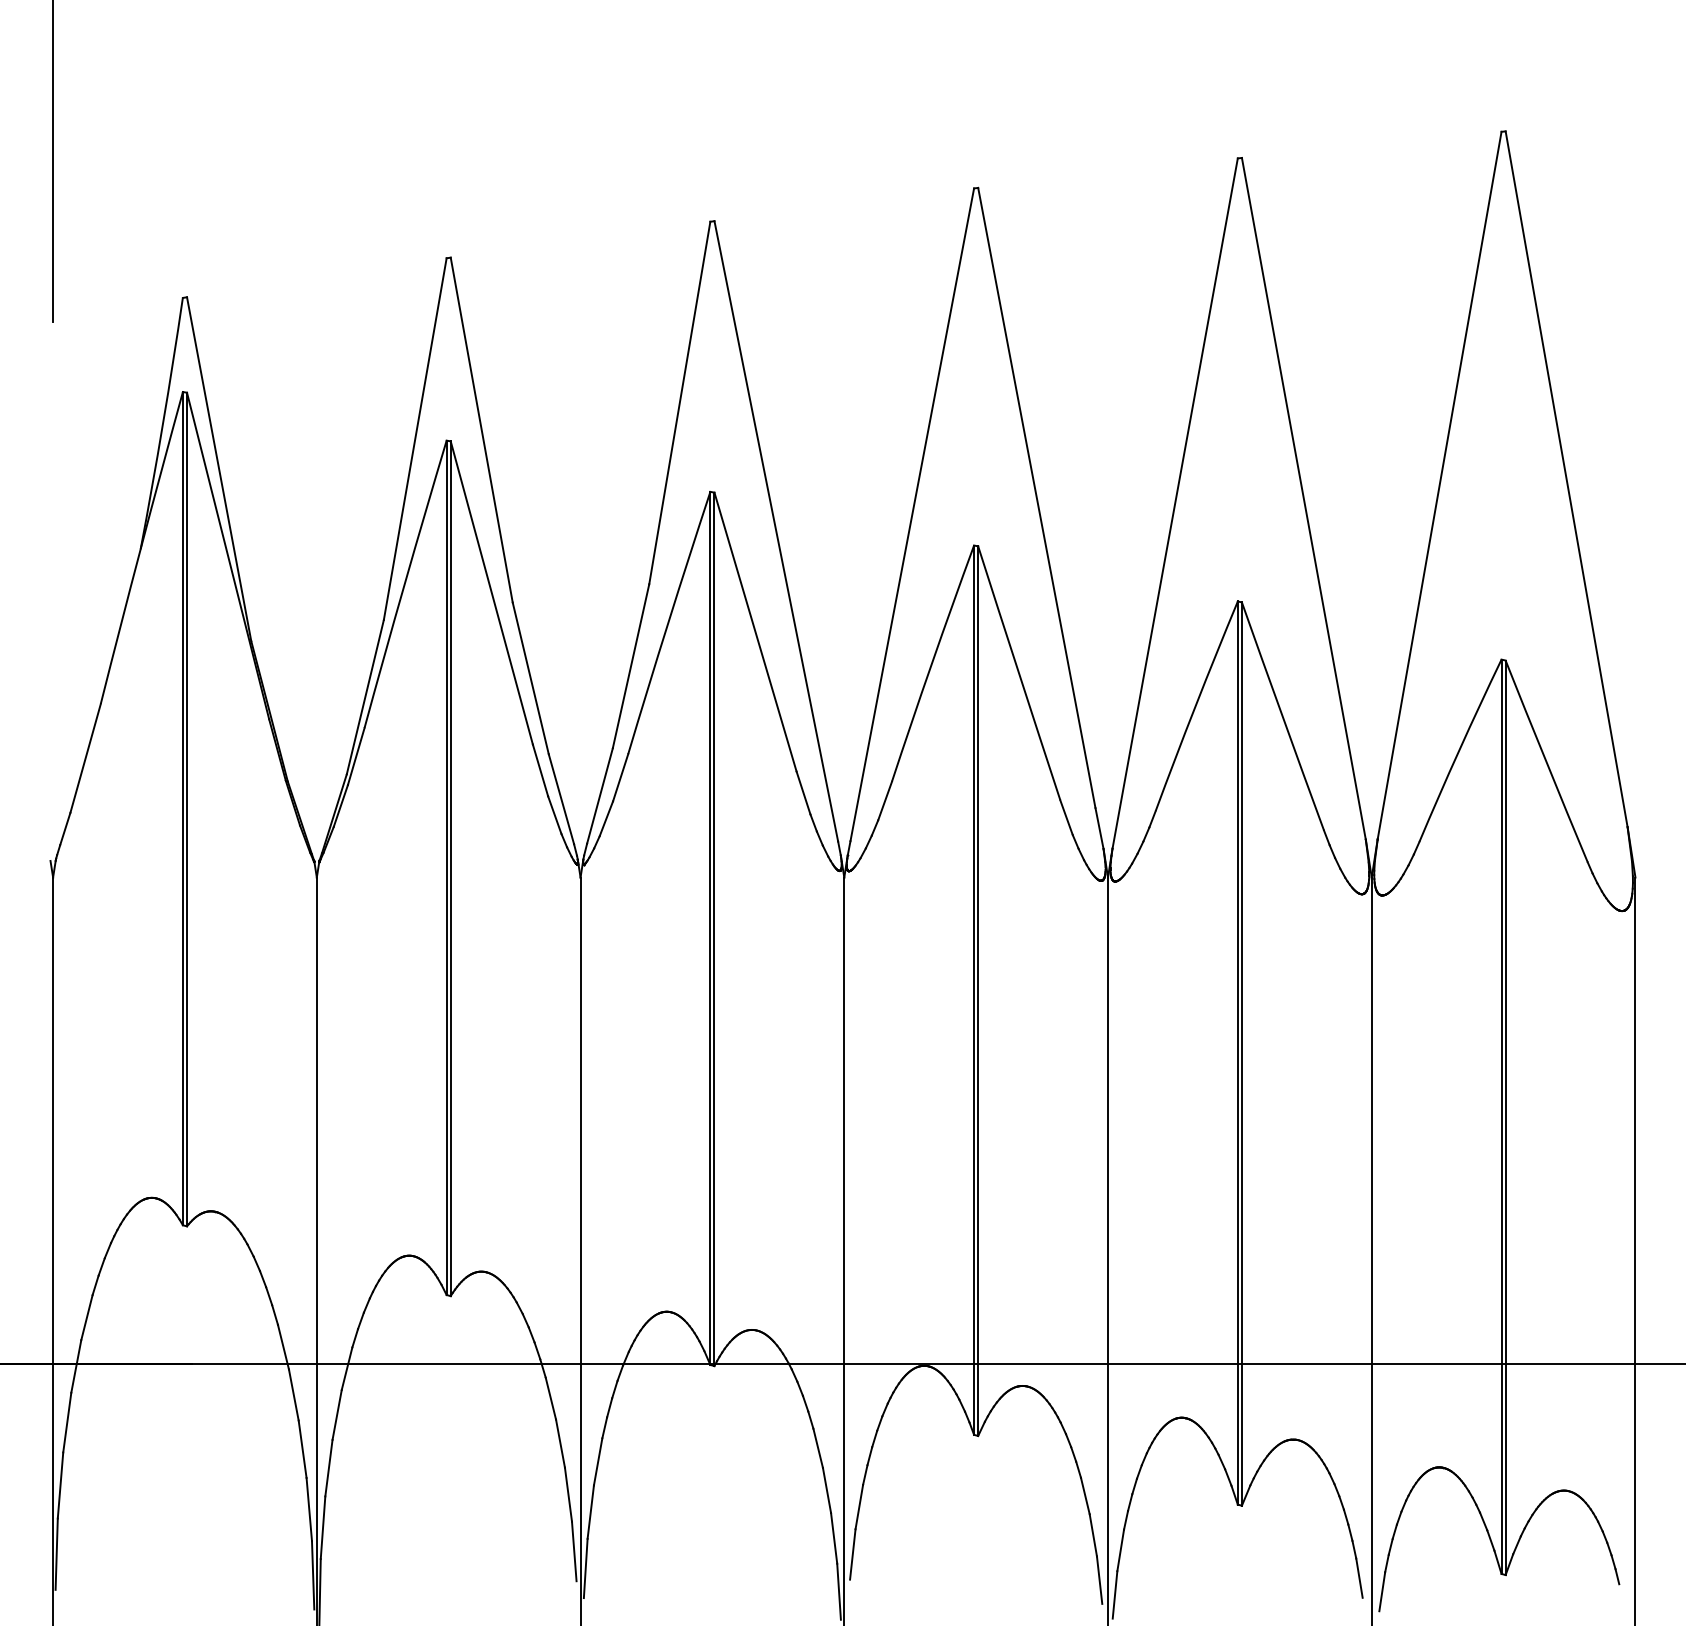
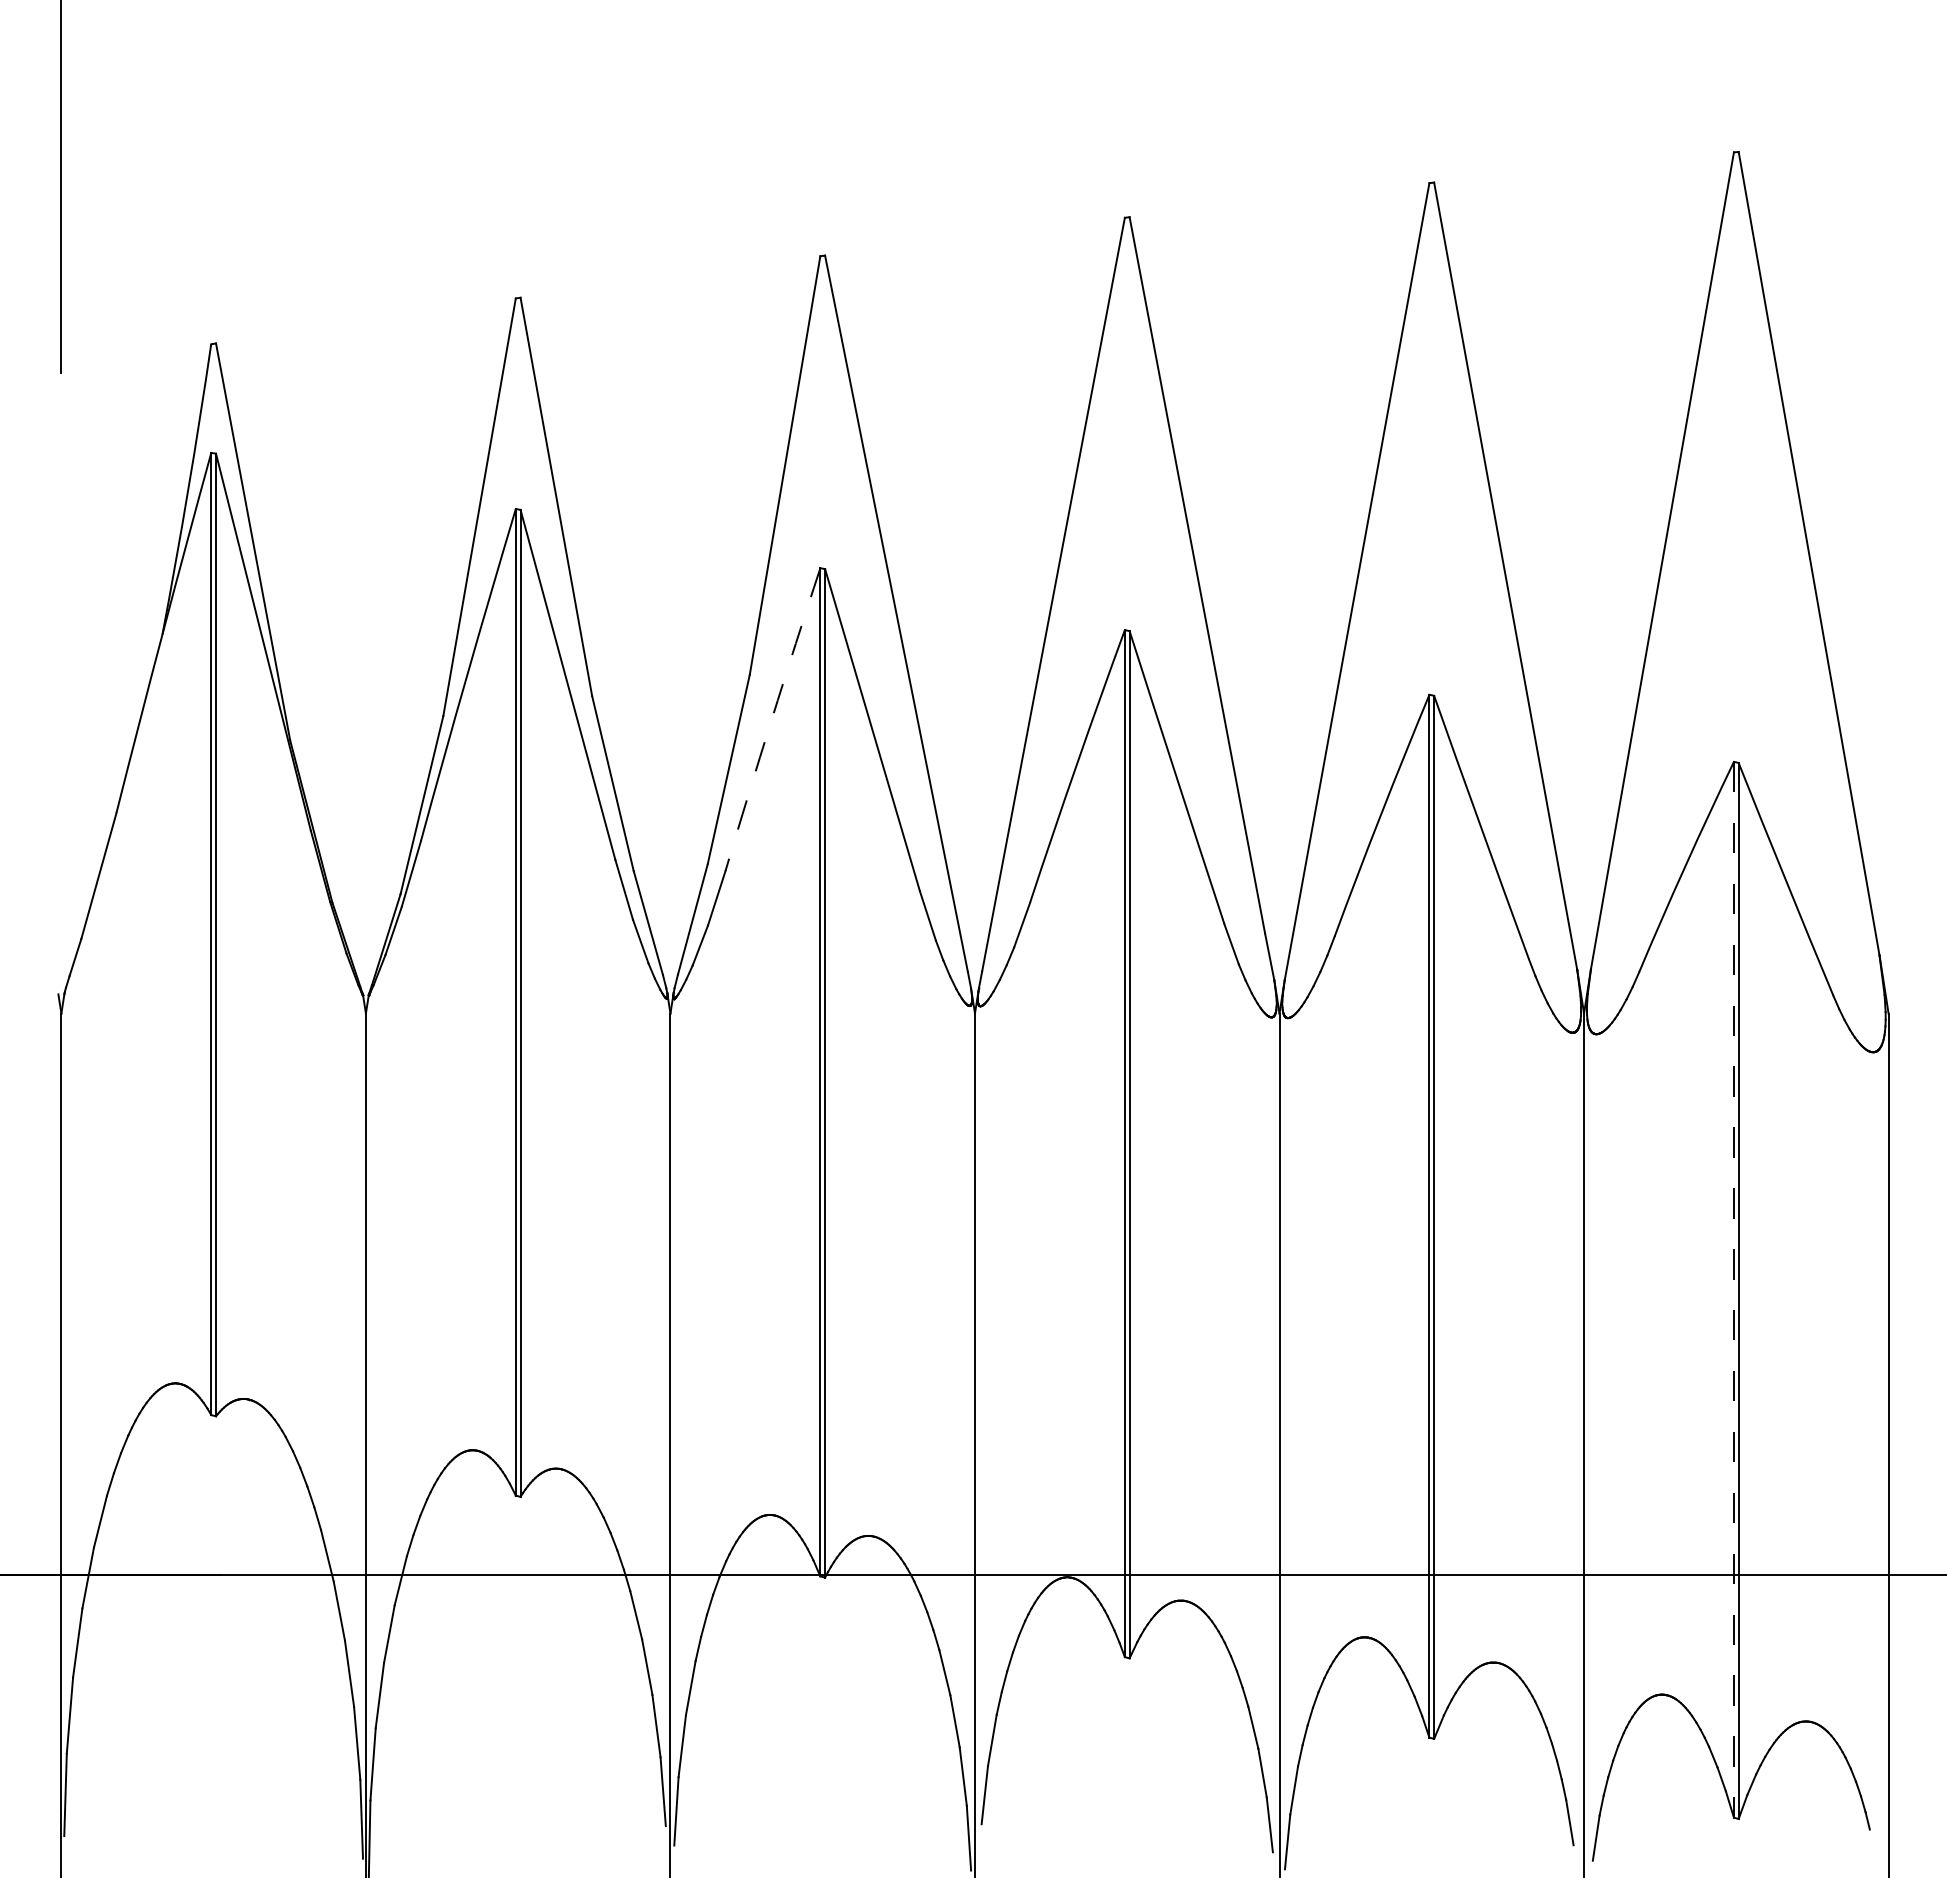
arc: (668, 622) -> (771, 719), solid -> dashed
line: (1501, 1116) -> (1733, 1289), solid -> dashed

